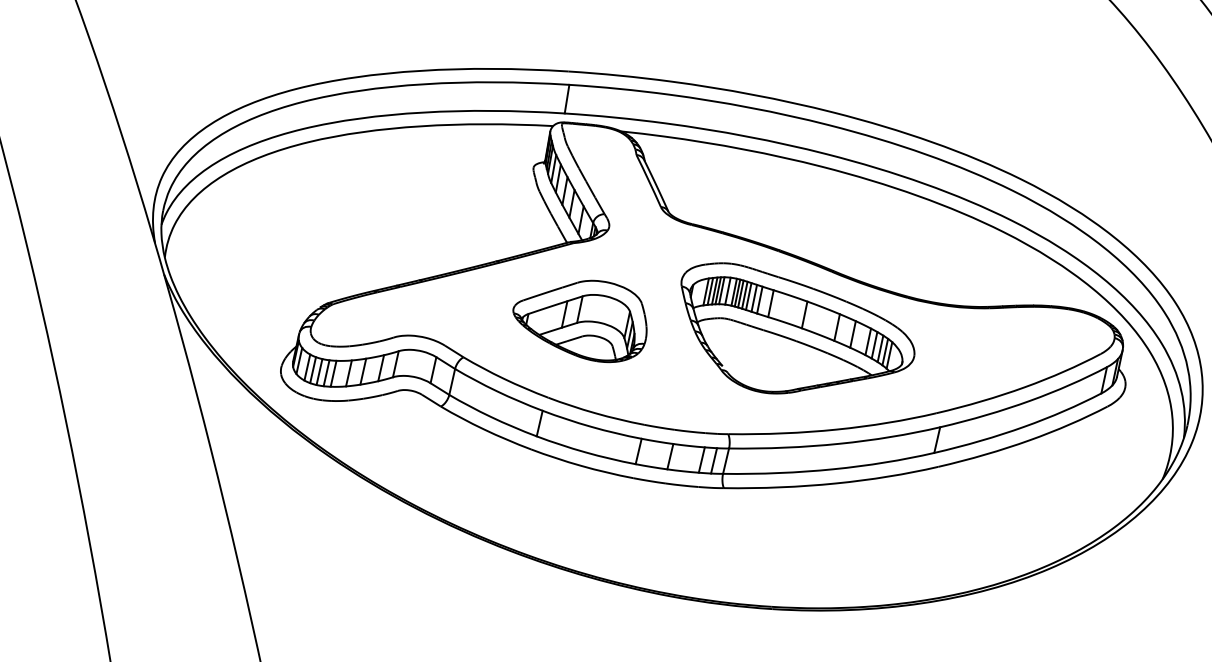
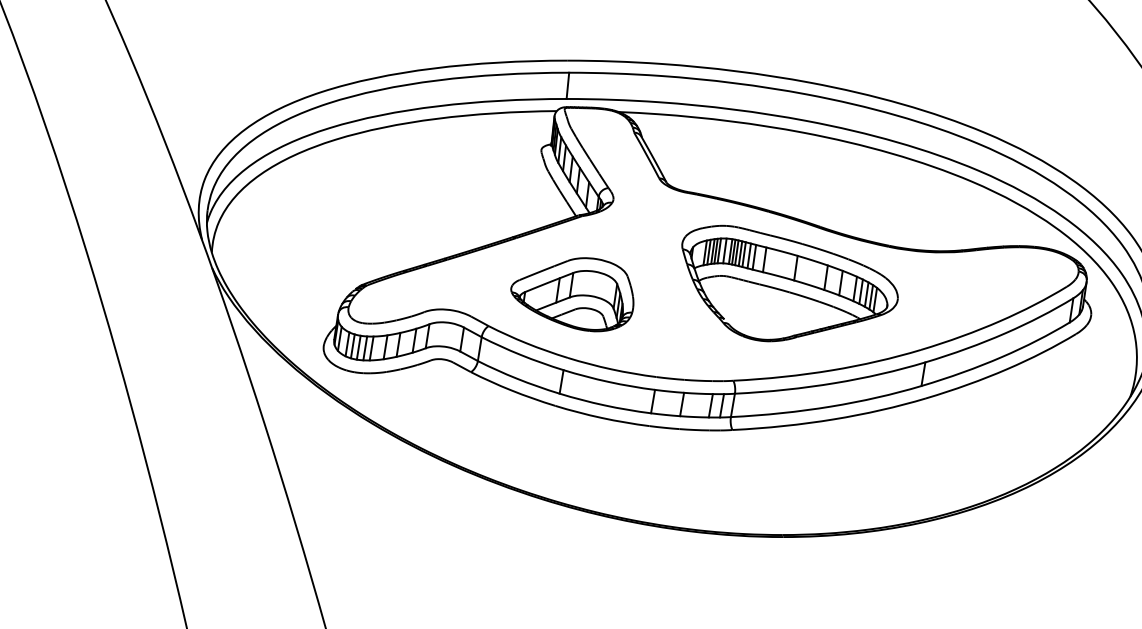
part: (580, 319) -> (572, 294), moved

